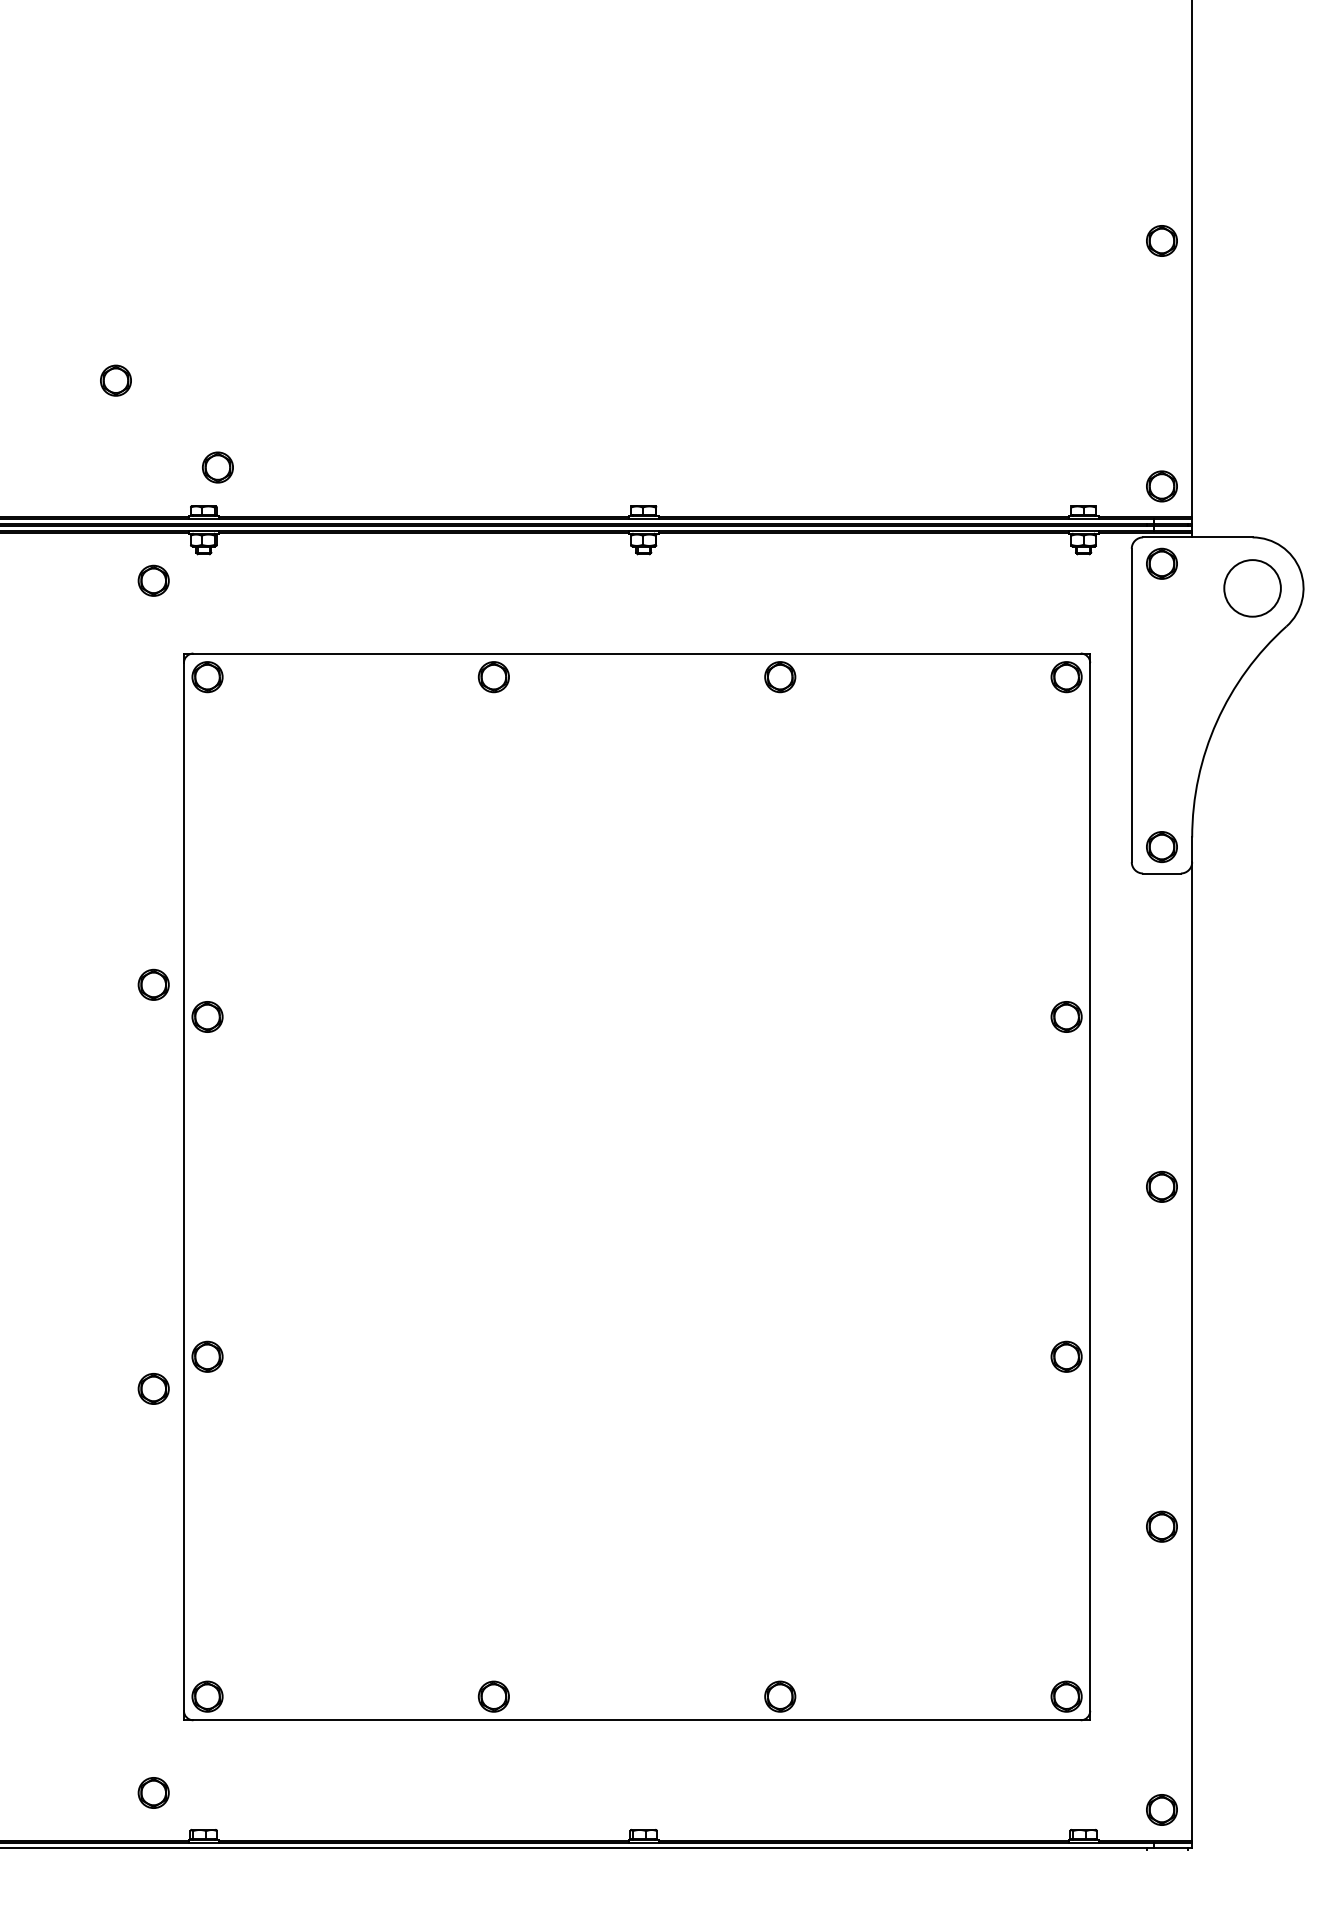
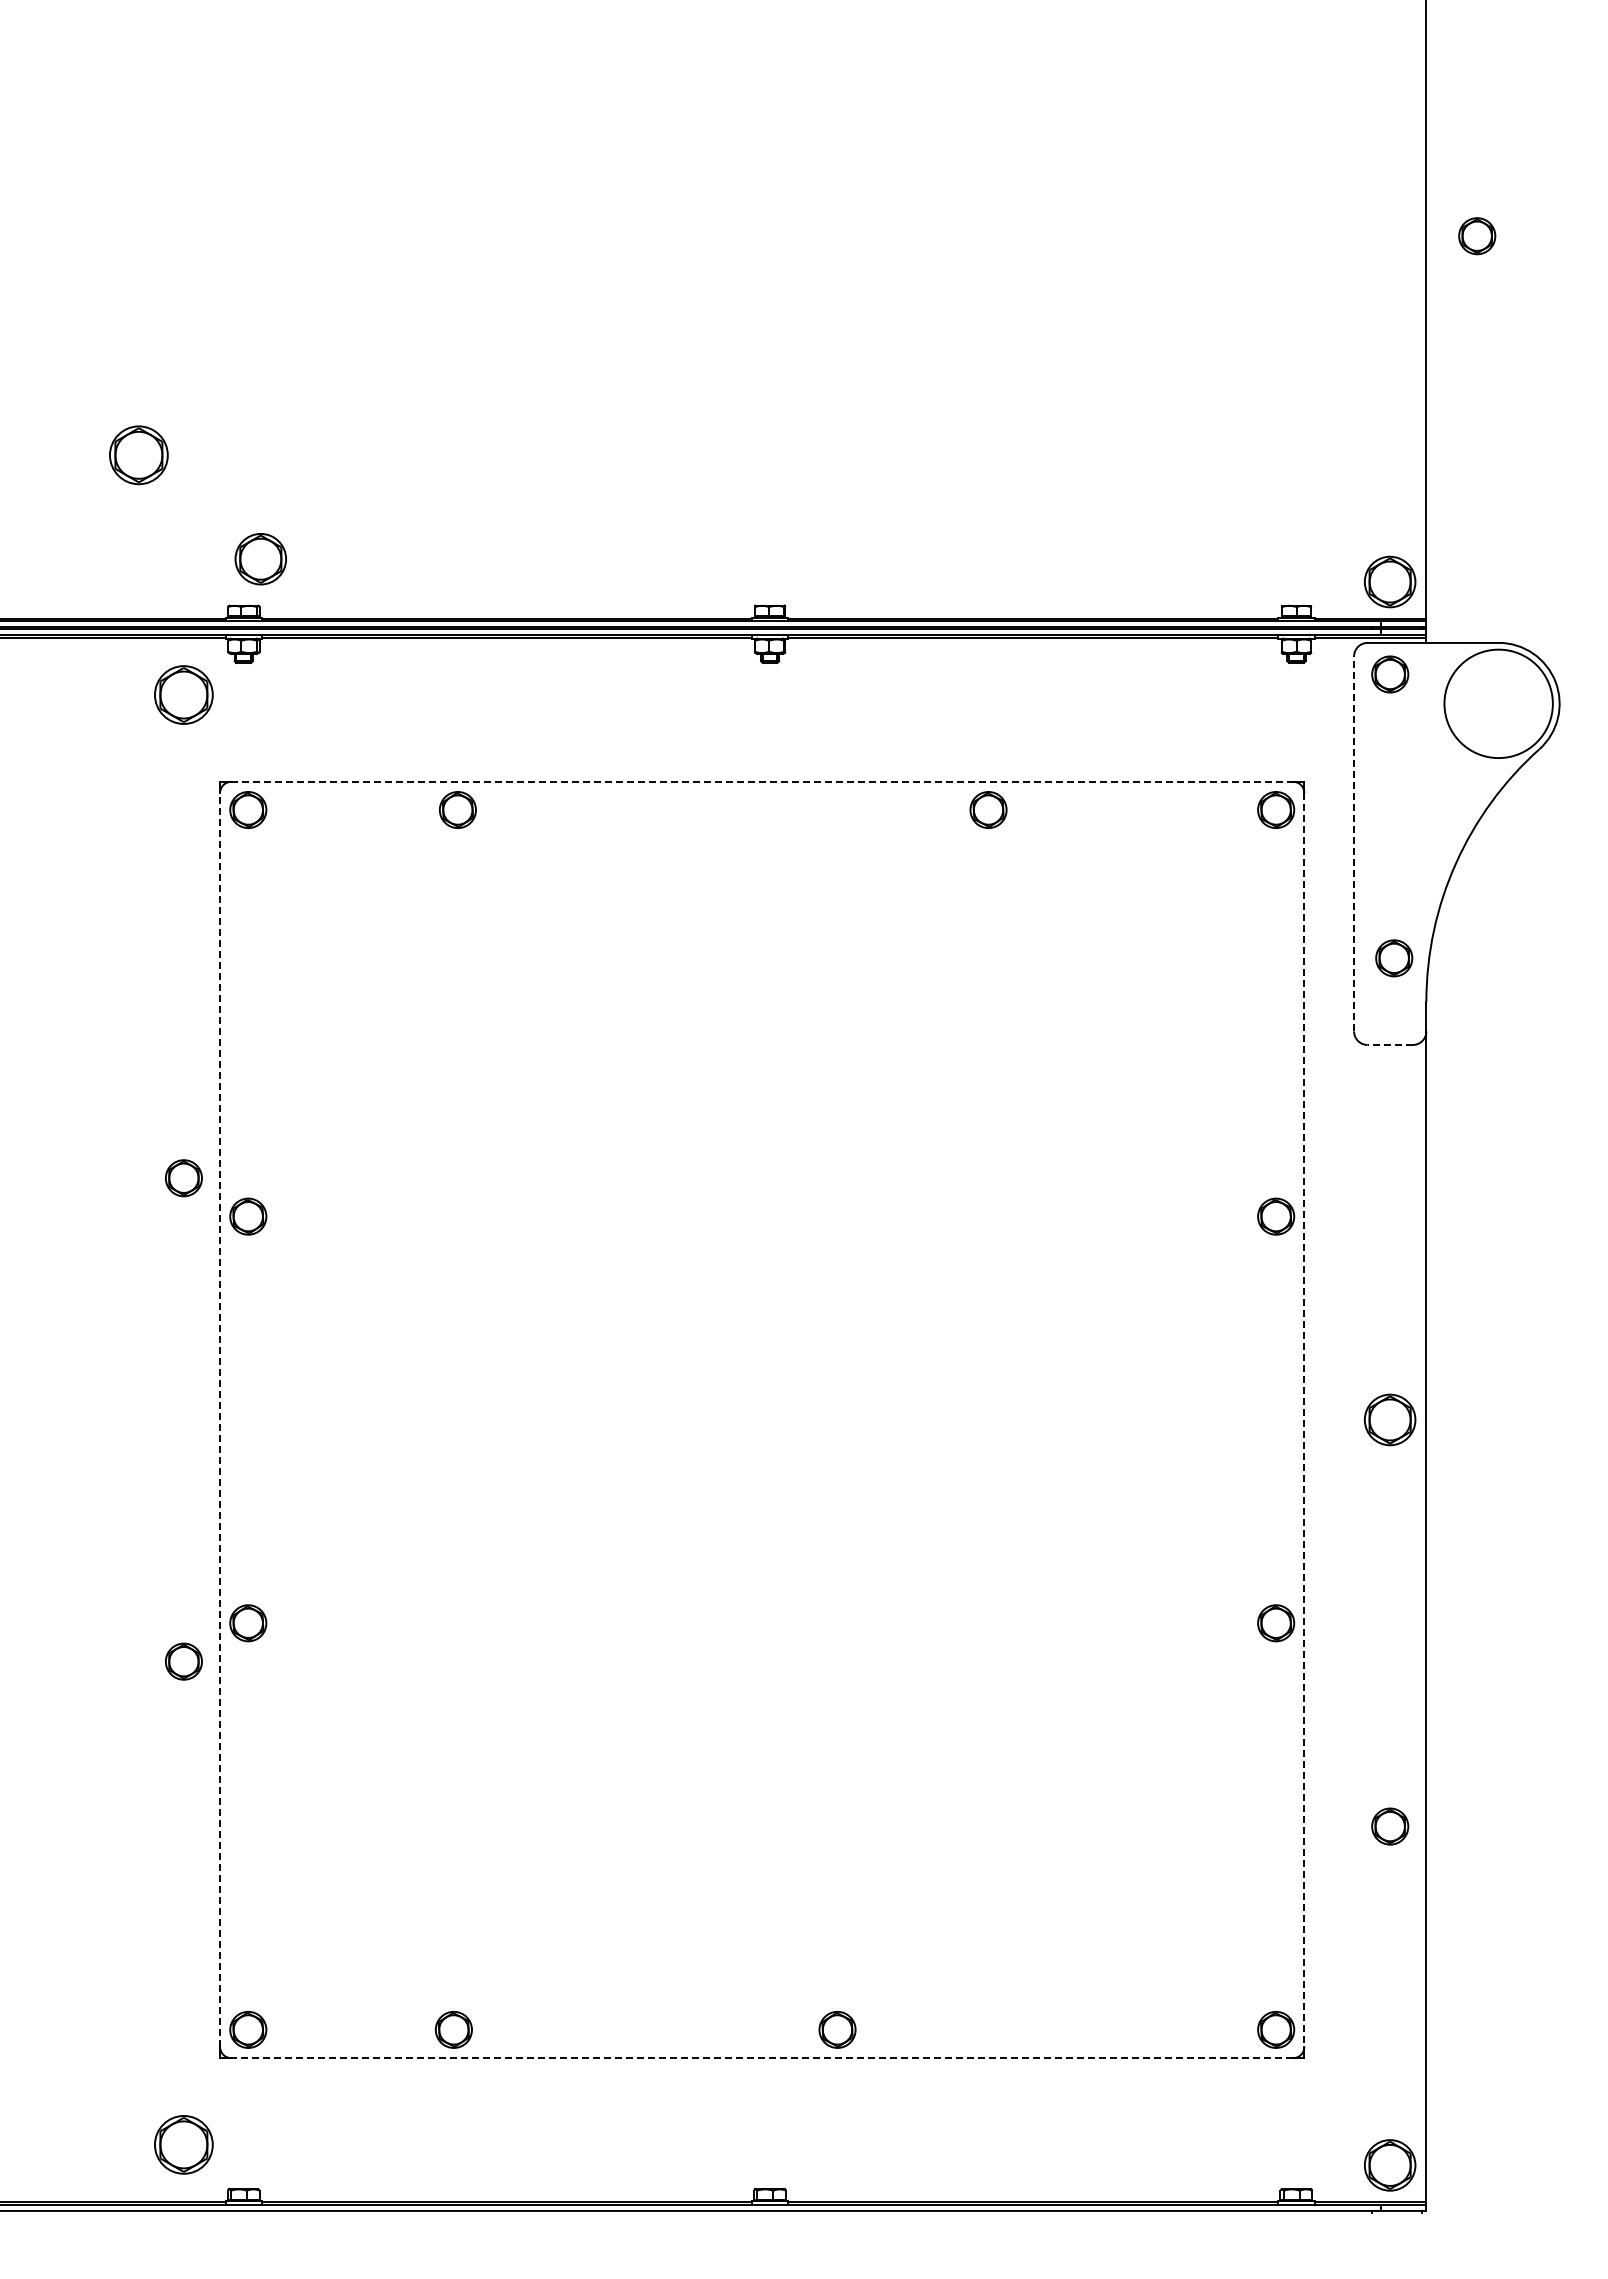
part: (1162, 241) -> (1477, 236), moved
part: (115, 380) -> (138, 455), size x1.6
part: (217, 467) -> (260, 559), size x1.4
part: (1162, 486) -> (1390, 581), size x1.4
part: (153, 580) -> (183, 694), size x1.6
circle: (1252, 588) -> (1498, 703), size x1.6
line: (637, 653) -> (762, 781), solid -> dashed
part: (493, 676) -> (457, 809), moved
part: (780, 676) -> (988, 809), moved
line: (1132, 705) -> (1354, 843), solid -> dashed
part: (1162, 847) -> (1394, 958), moved
line: (1162, 873) -> (1390, 1044), solid -> dashed
line: (184, 1186) -> (220, 1419), solid -> dashed
line: (1090, 1186) -> (1304, 1419), solid -> dashed
part: (1162, 1186) -> (1390, 1419), size x1.4
part: (493, 1696) -> (453, 2029), moved
part: (780, 1696) -> (837, 2029), moved
line: (637, 1720) -> (762, 2058), solid -> dashed
part: (153, 1793) -> (183, 2145), size x1.6
part: (1162, 1810) -> (1390, 2165), size x1.4

